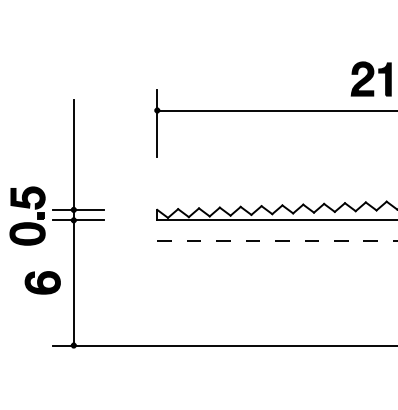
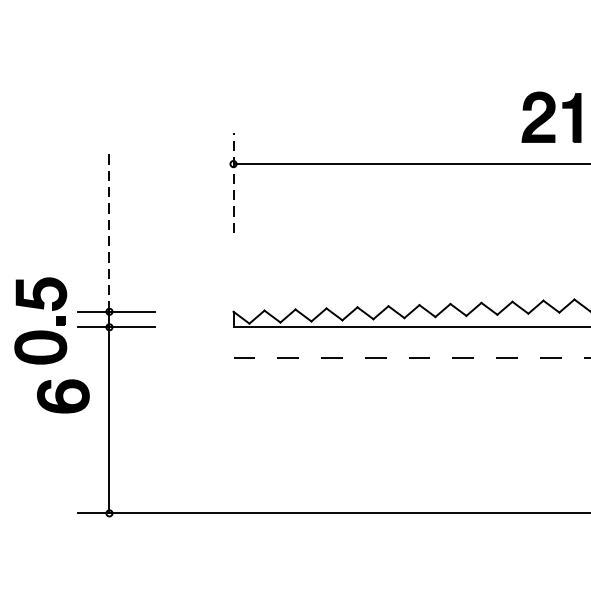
line: (157, 123) -> (233, 183), solid -> dashed
line: (73, 155) -> (108, 230), solid -> dashed
part: (42, 282) -> (62, 395), moved

